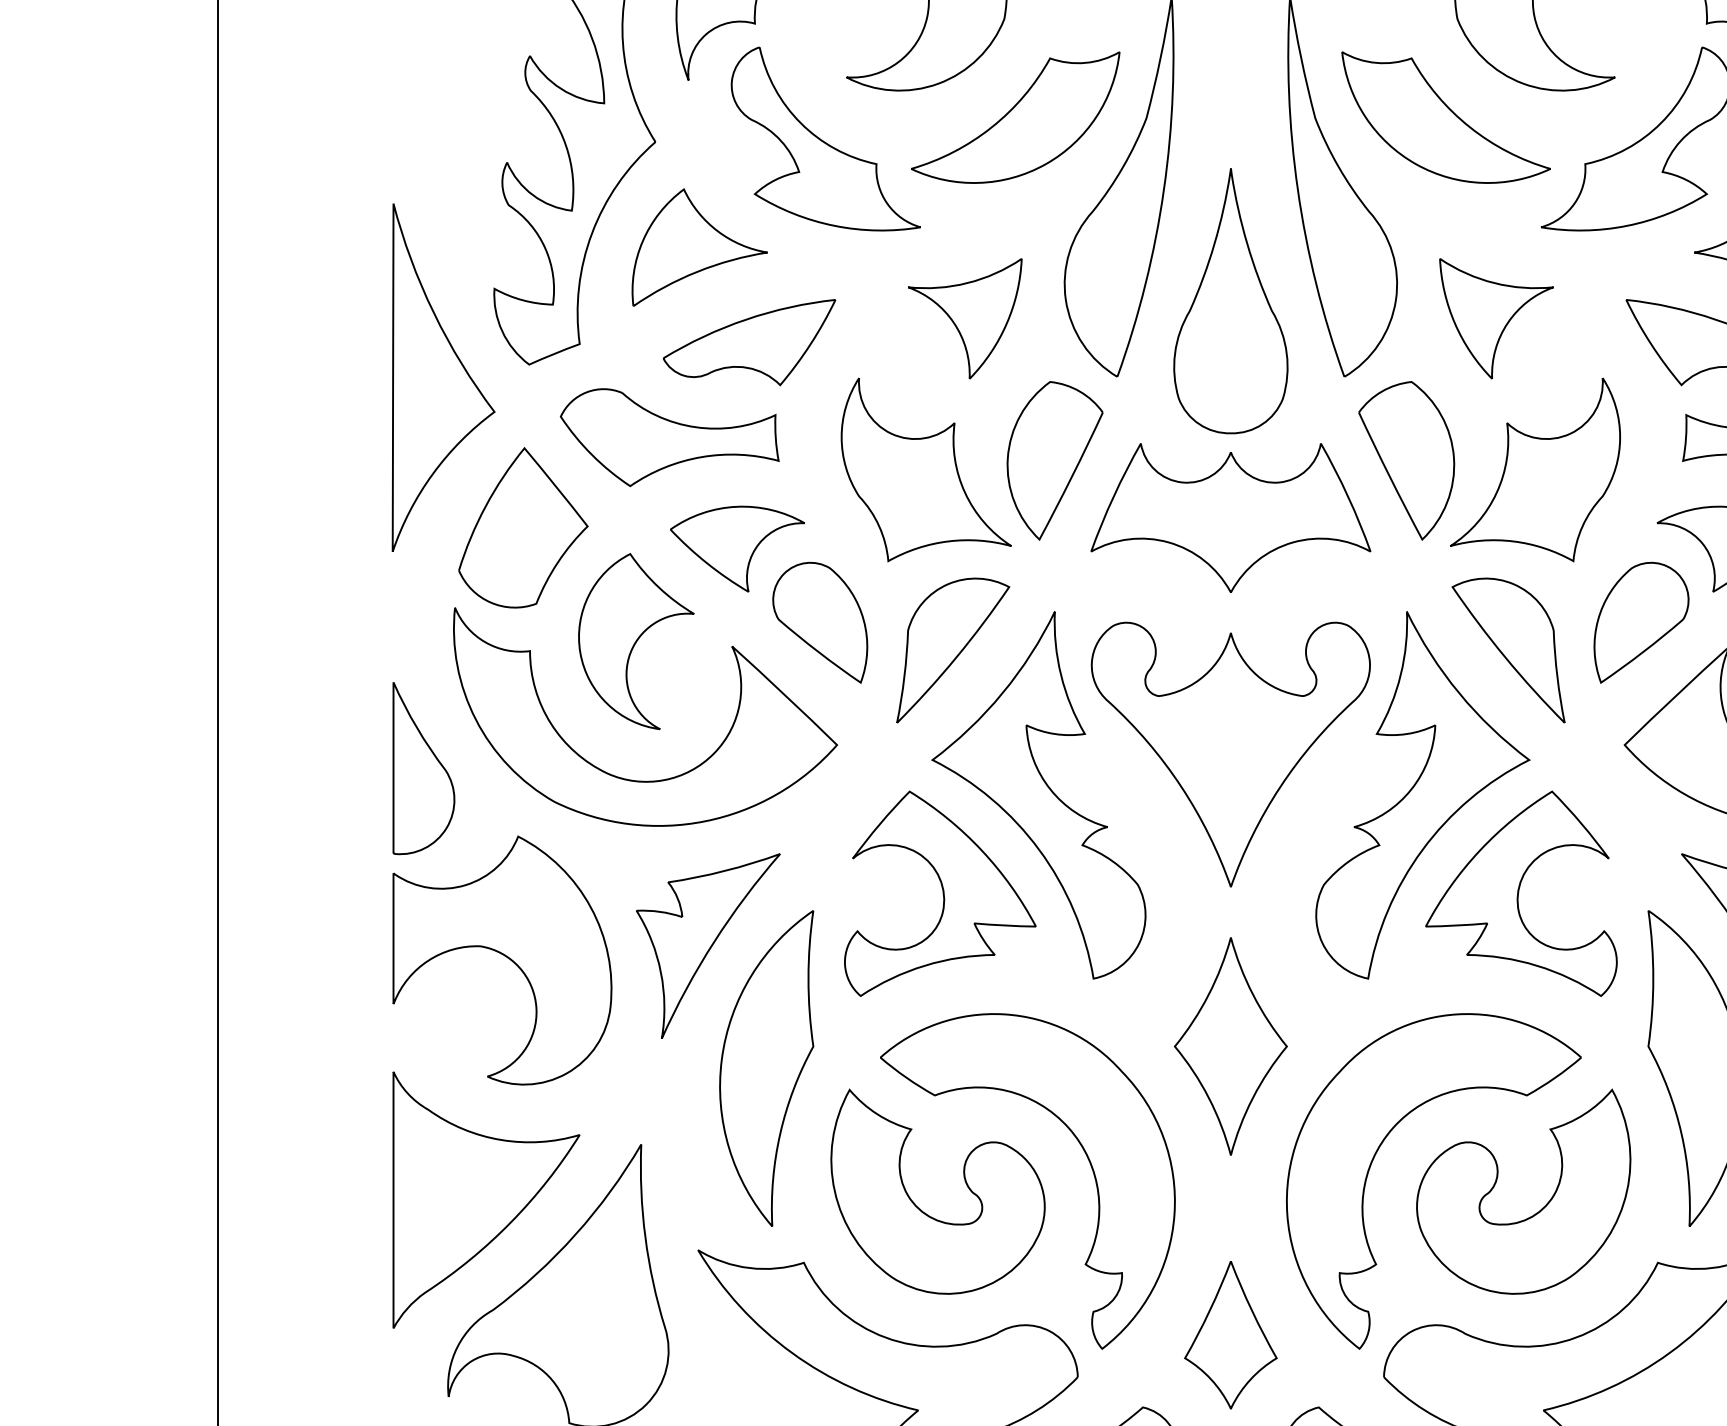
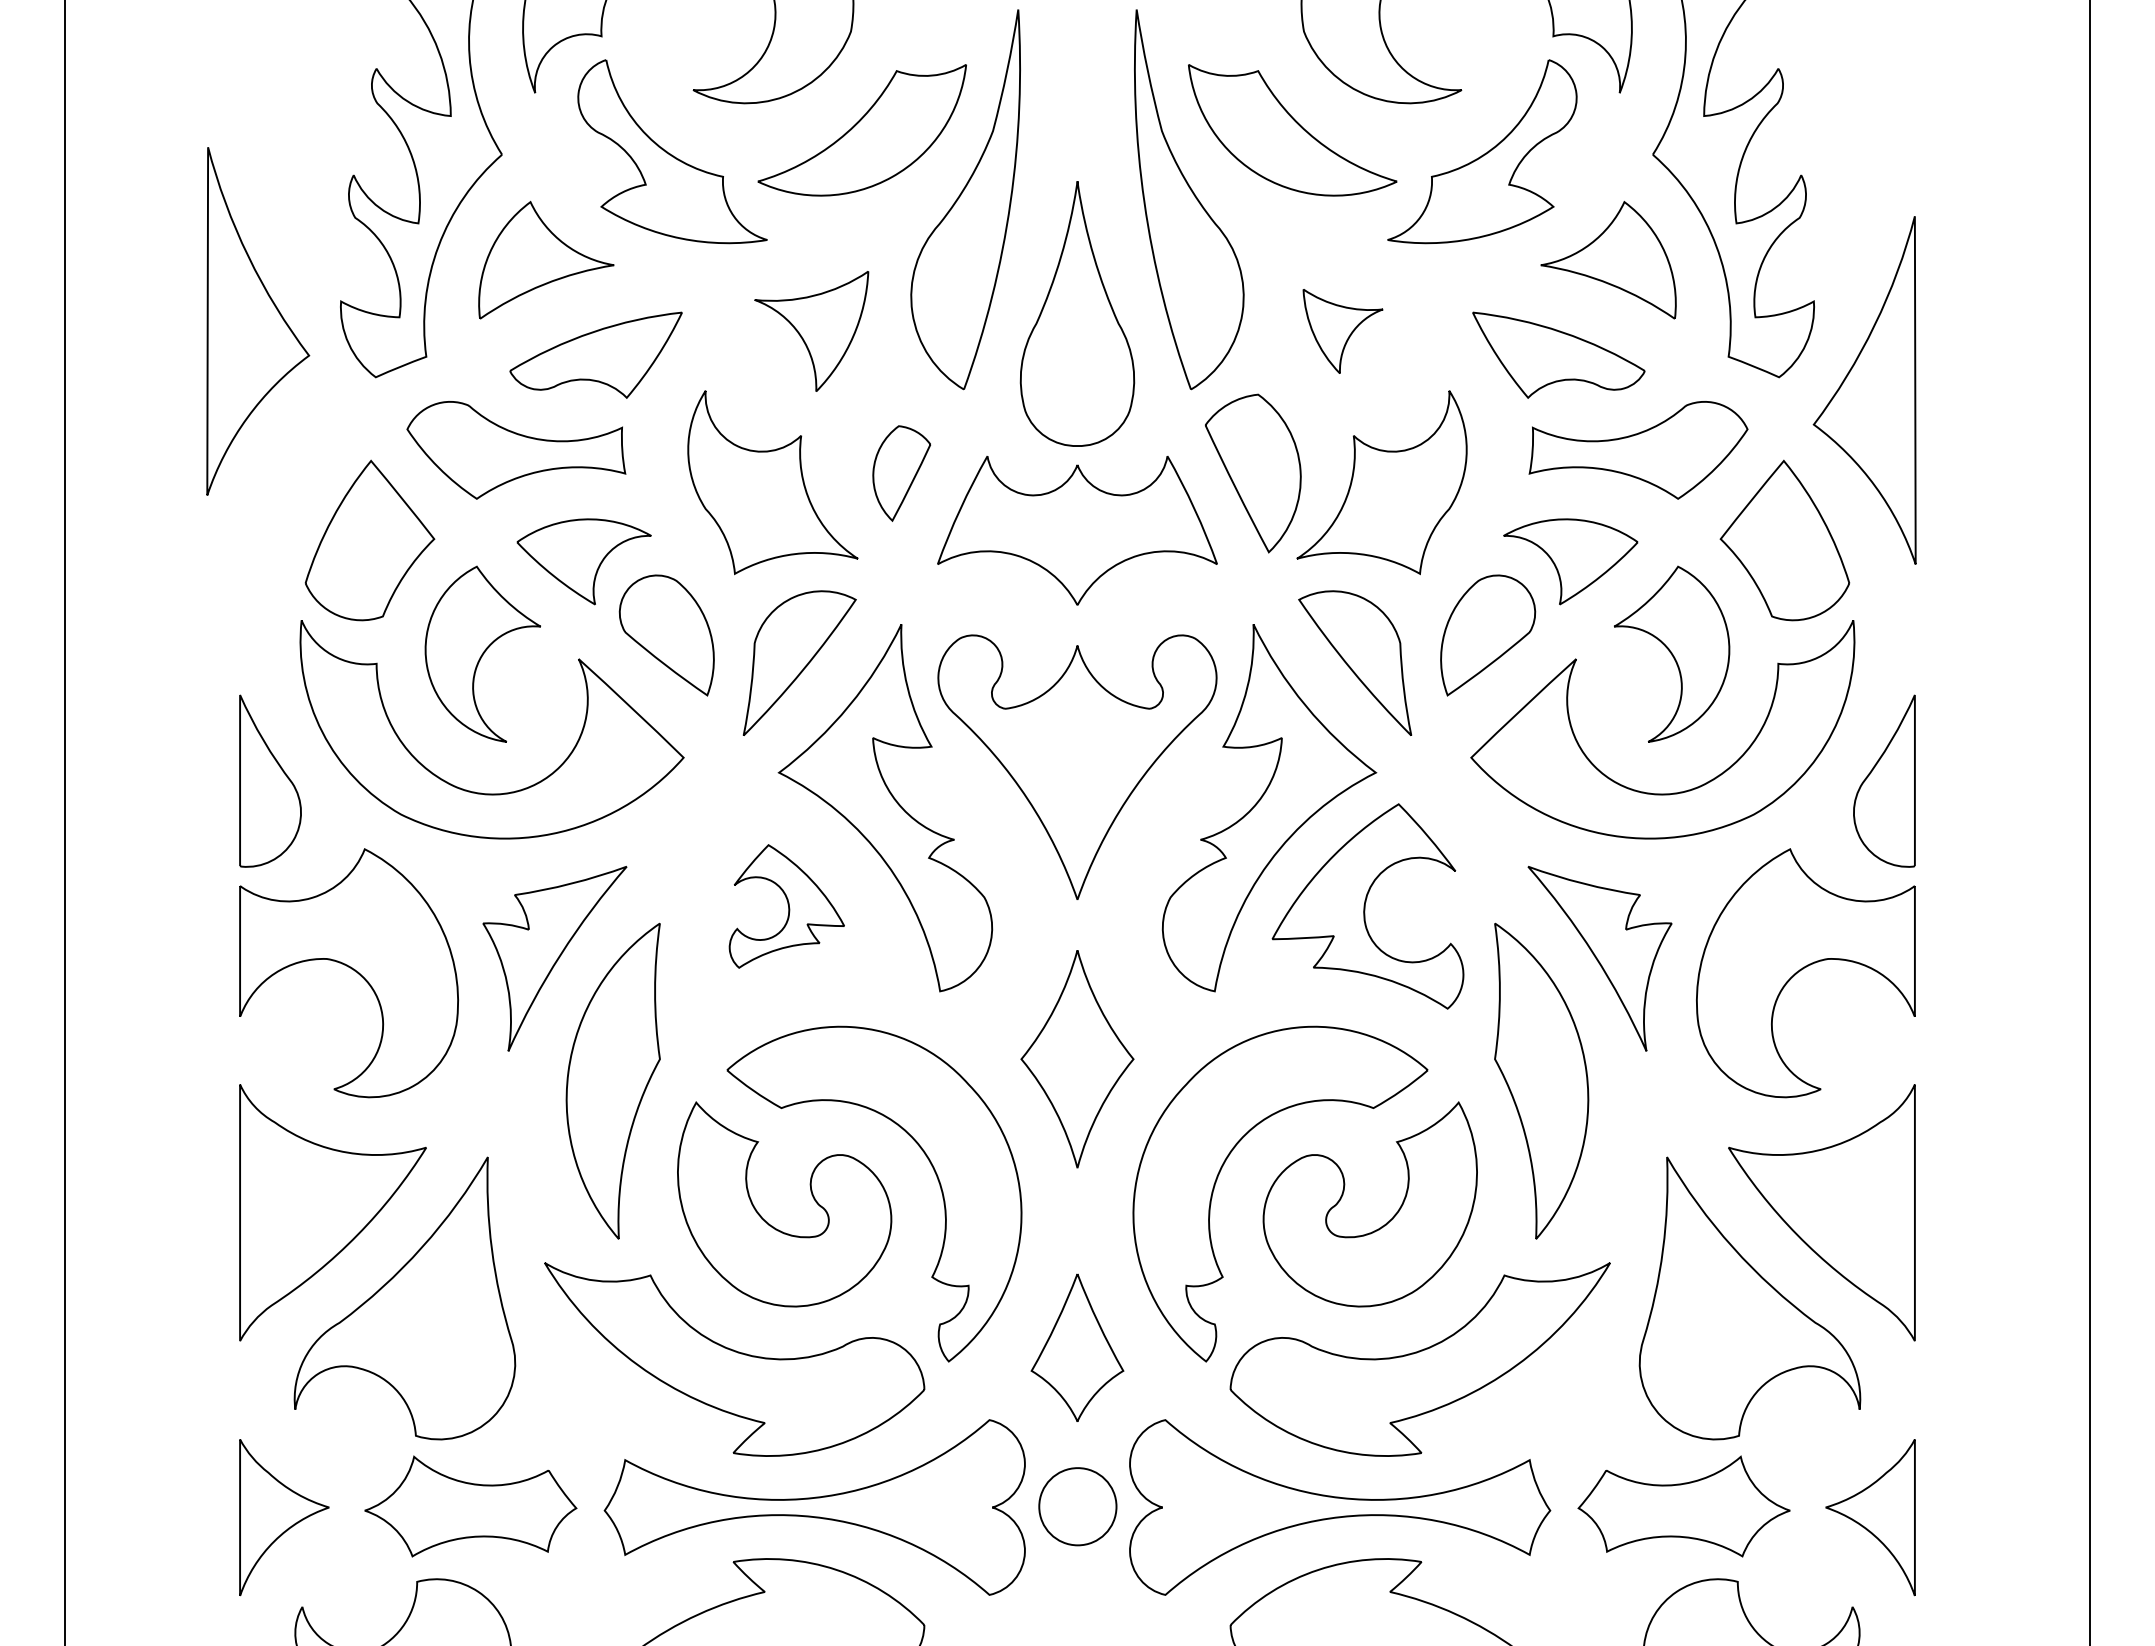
part: (1495, 318) -> (1342, 331), size x0.7
part: (443, 377) -> (258, 321), moved
part: (1054, 460) -> (901, 473), size x0.6
part: (939, 893) -> (786, 906), size x0.6

